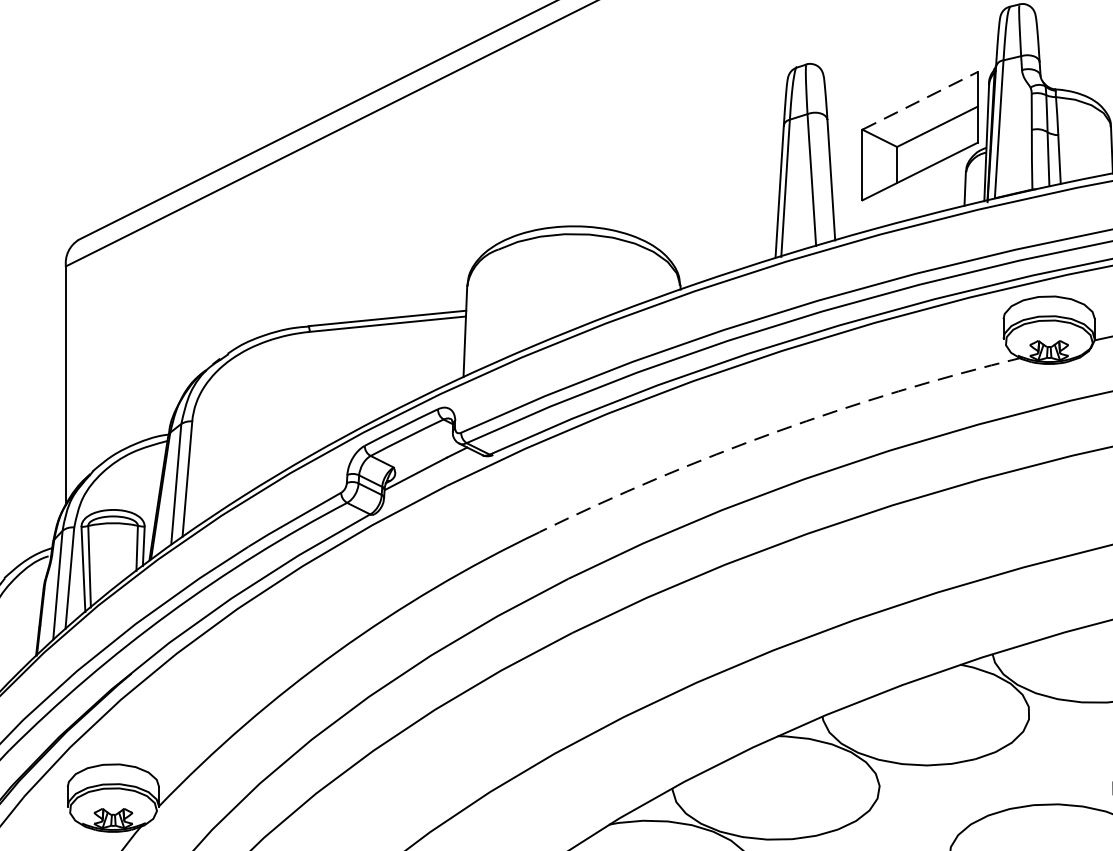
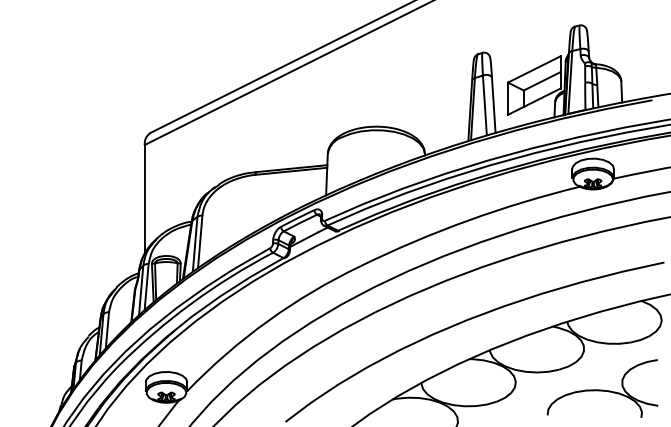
line: (920, 100) -> (534, 69), dashed -> solid
arc: (775, 432) -> (468, 220), dashed -> solid

